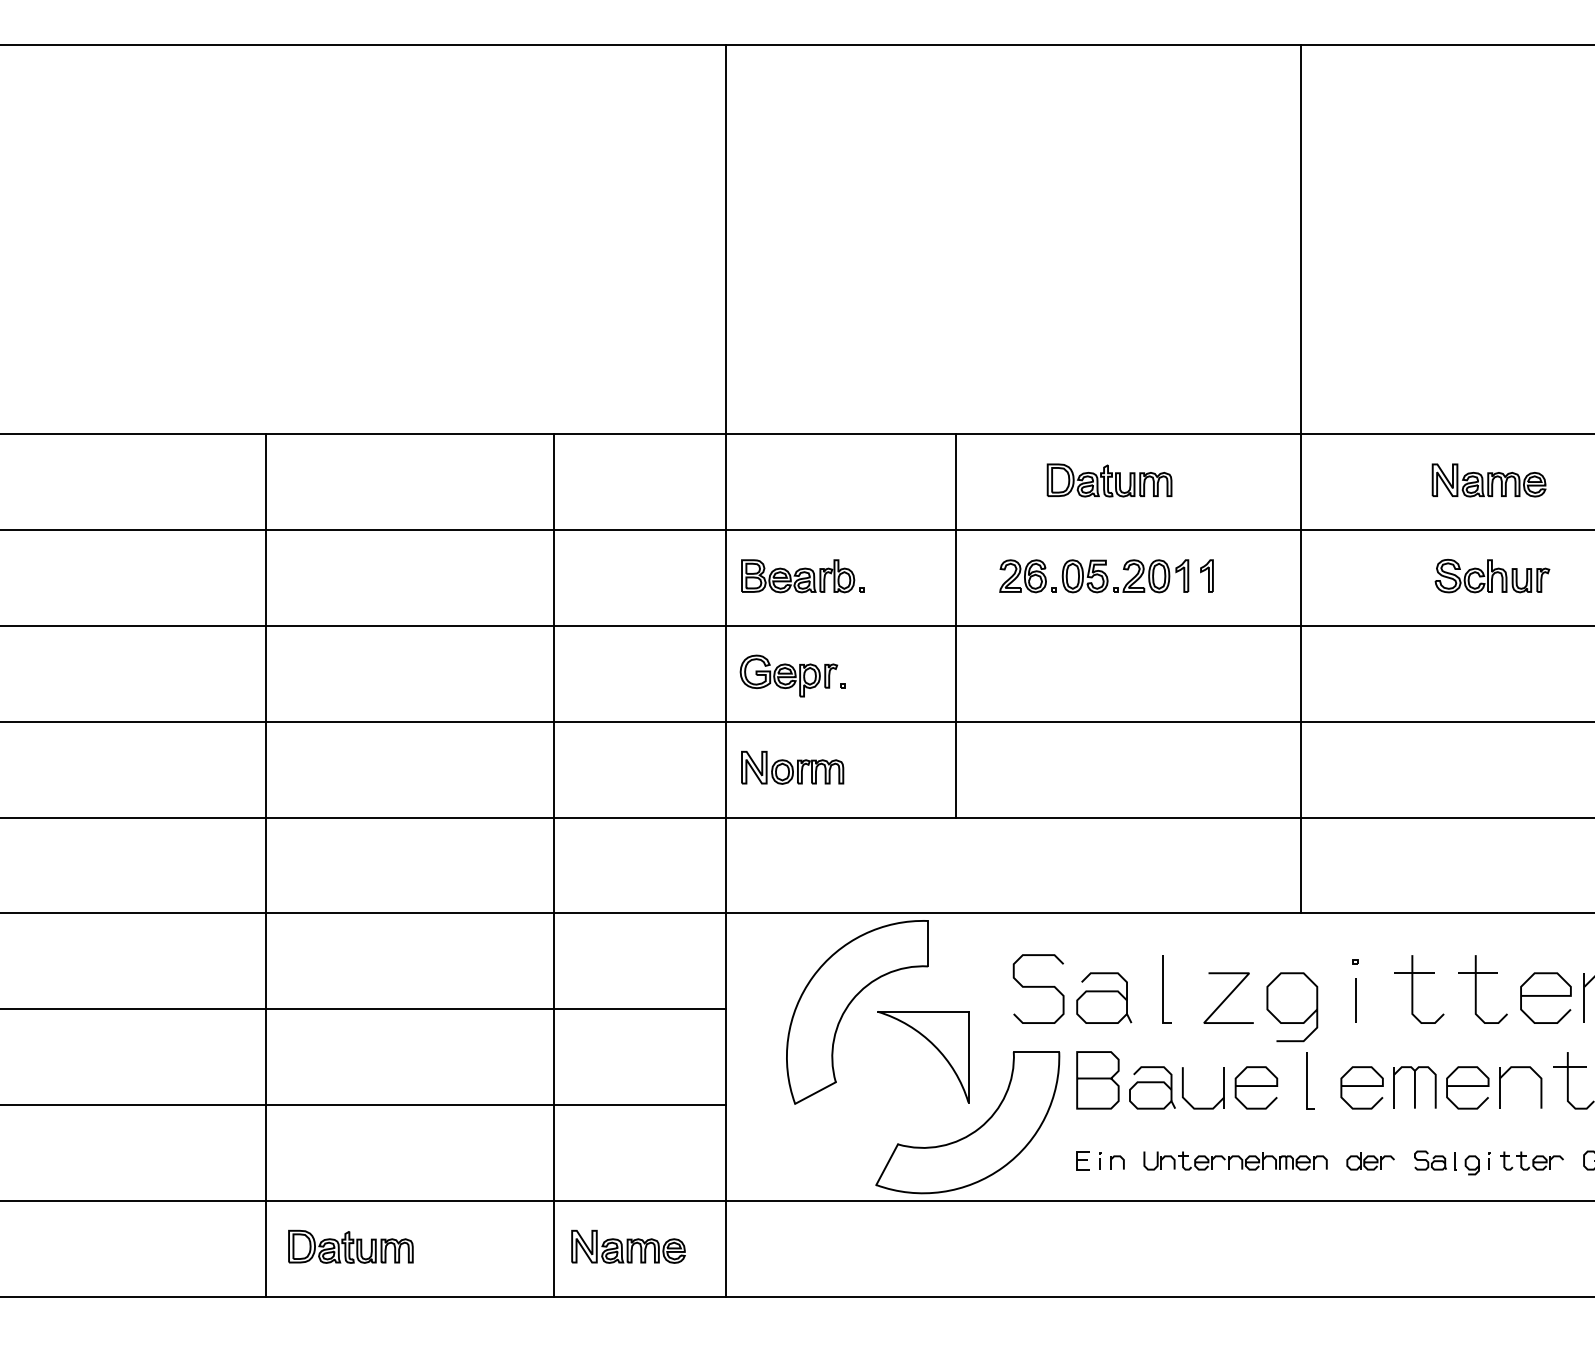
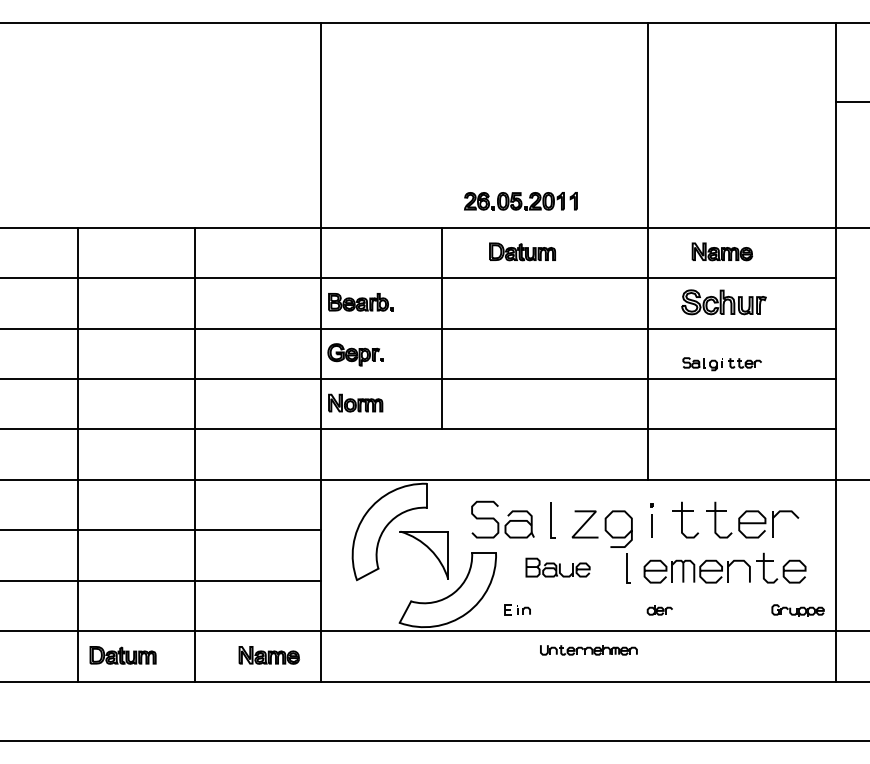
line: (1301, 477) -> (647, 250), moved
part: (1493, 574) -> (724, 301), size x1.4
part: (1105, 576) -> (520, 201), moved
line: (552, 865) -> (194, 454), moved
part: (1175, 1079) -> (557, 567), size x0.6
part: (1234, 1161) -> (588, 650), moved
part: (1487, 1163) -> (721, 364), moved

